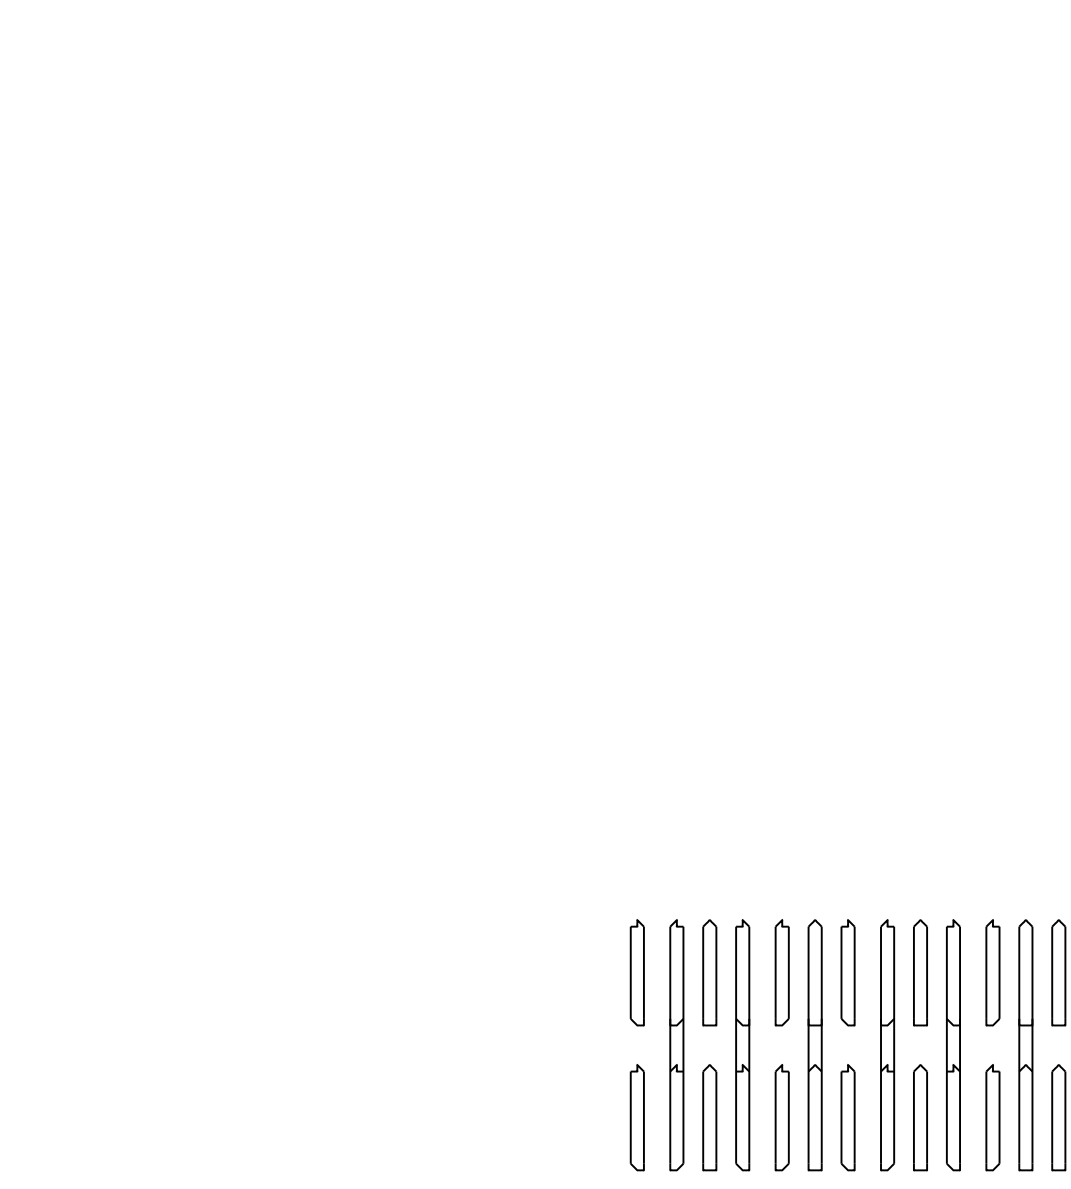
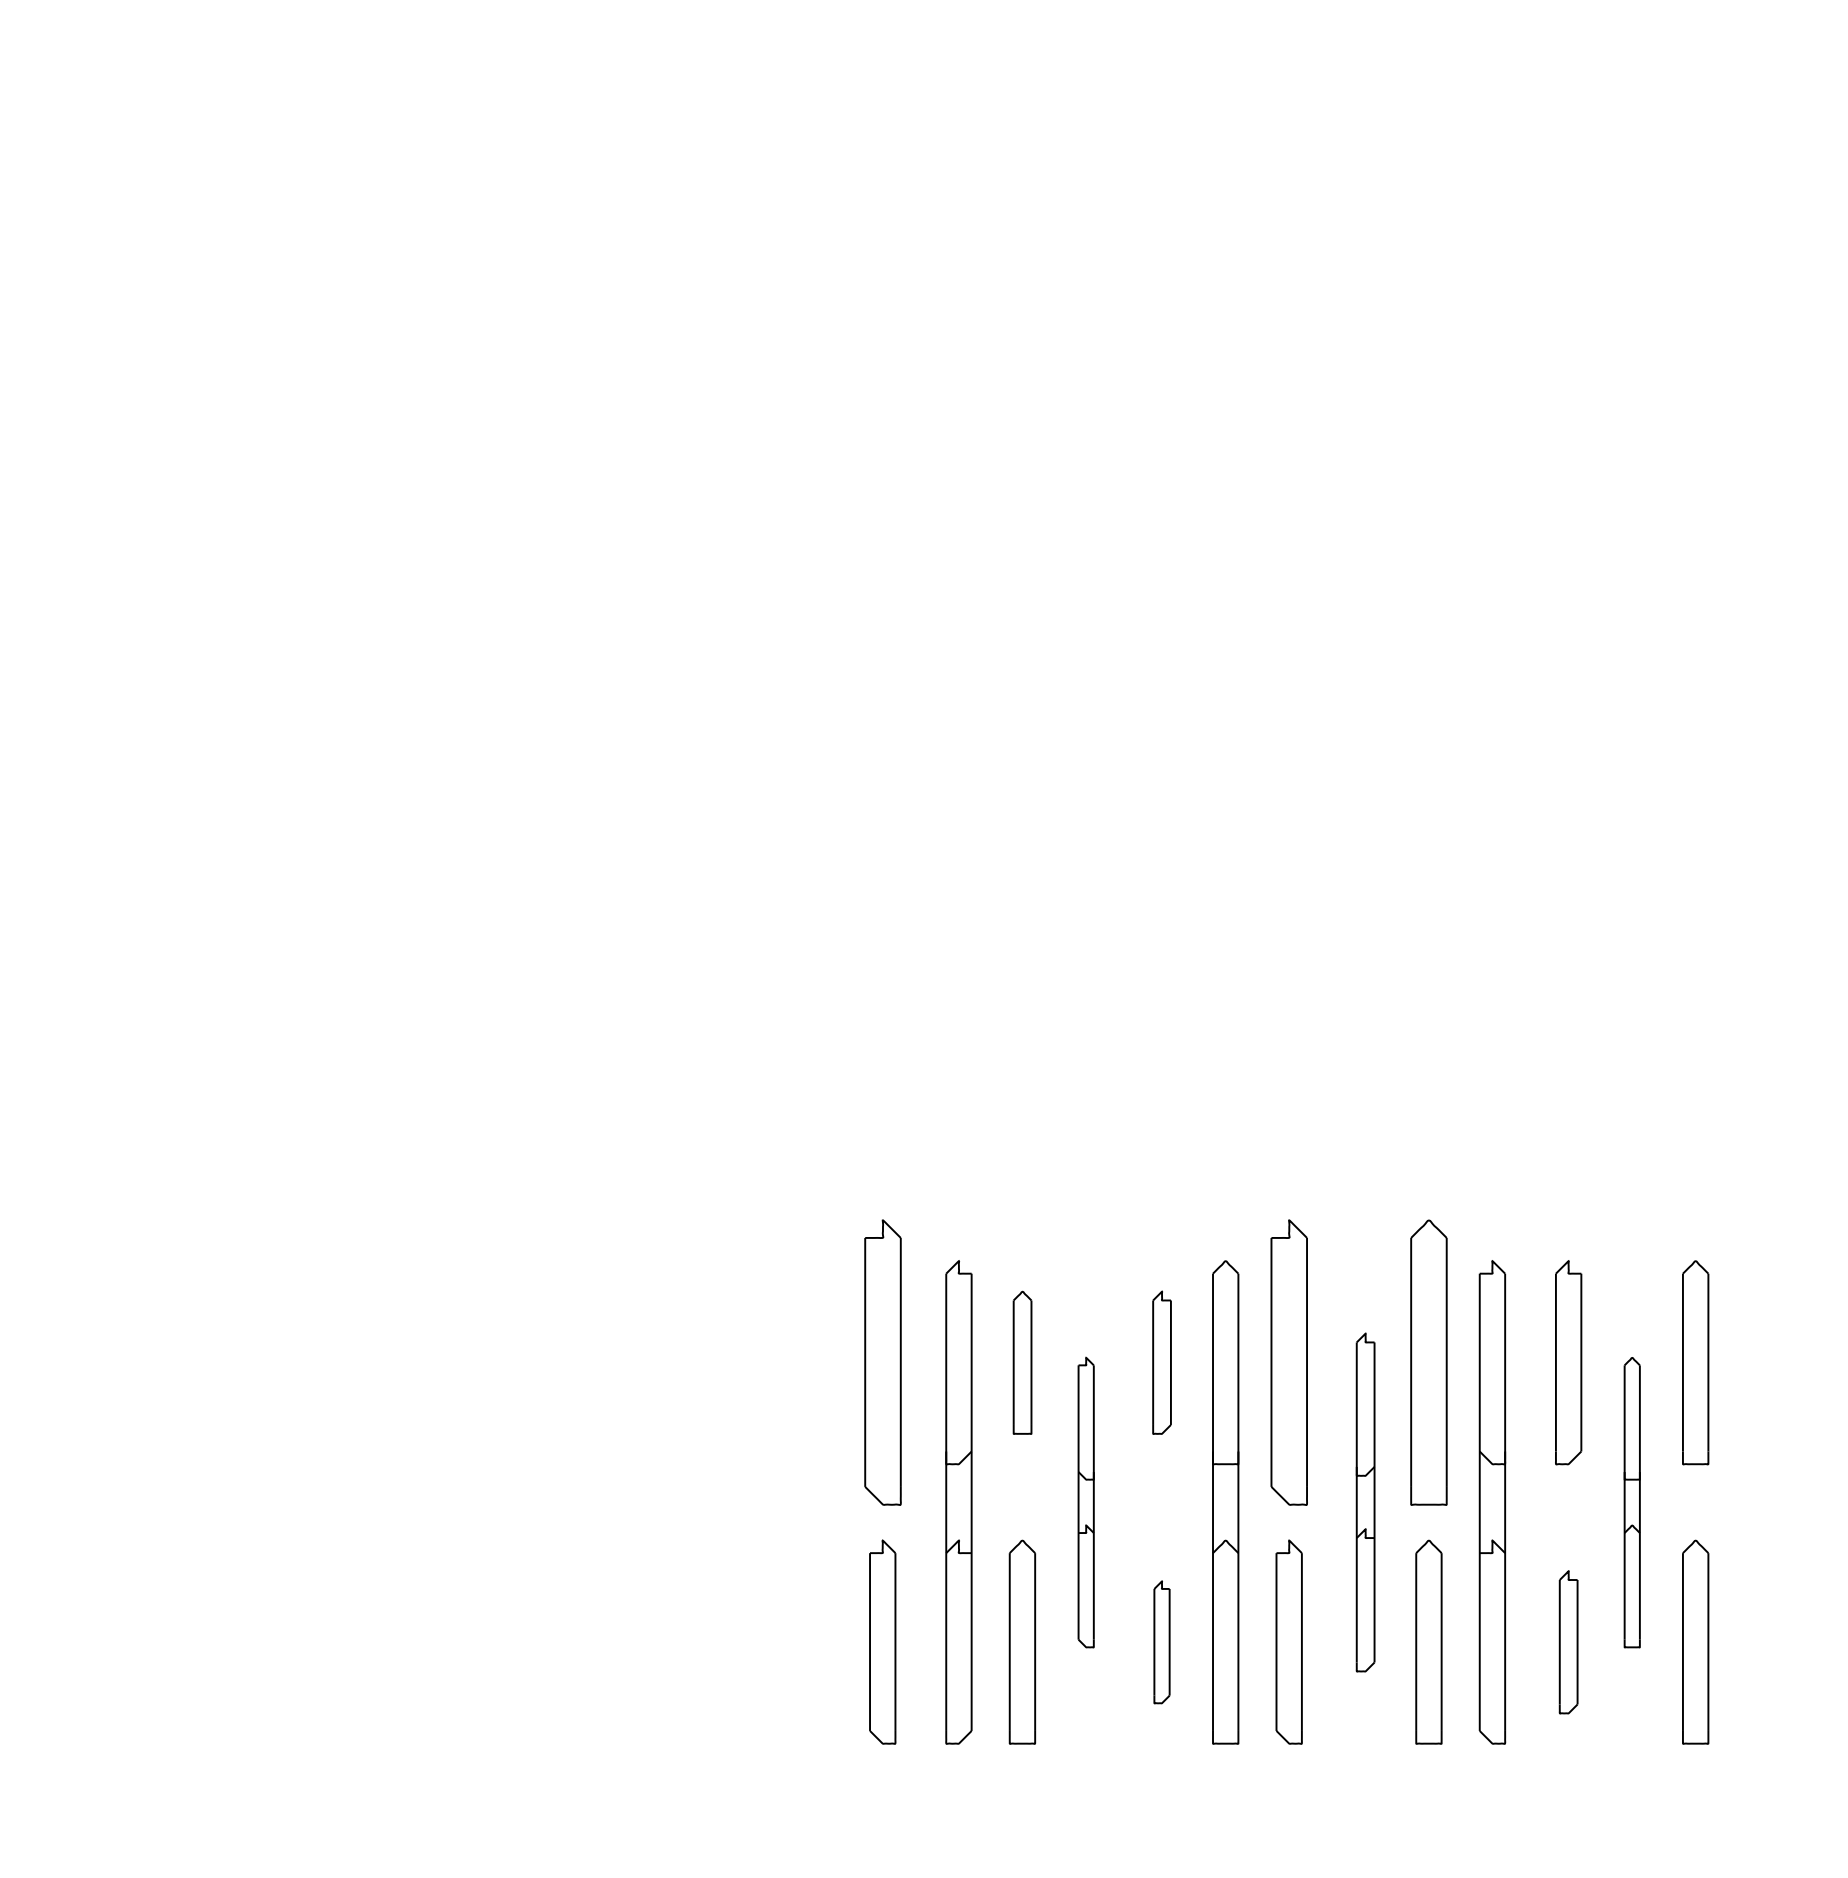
part: (636, 972) -> (881, 1362), size x1.4
part: (709, 972) -> (1021, 1362), size x0.7
part: (781, 972) -> (1160, 1362), size x0.7
part: (847, 972) -> (1288, 1362), size x1.4
part: (920, 972) -> (1428, 1362), size x1.4
part: (742, 1045) -> (1085, 1502), size x0.6
part: (887, 1045) -> (1365, 1502), size x0.7
part: (1025, 1045) -> (1631, 1502), size x0.6
part: (781, 1117) -> (1160, 1641), size x0.6
part: (992, 1117) -> (1567, 1641), size x0.7

